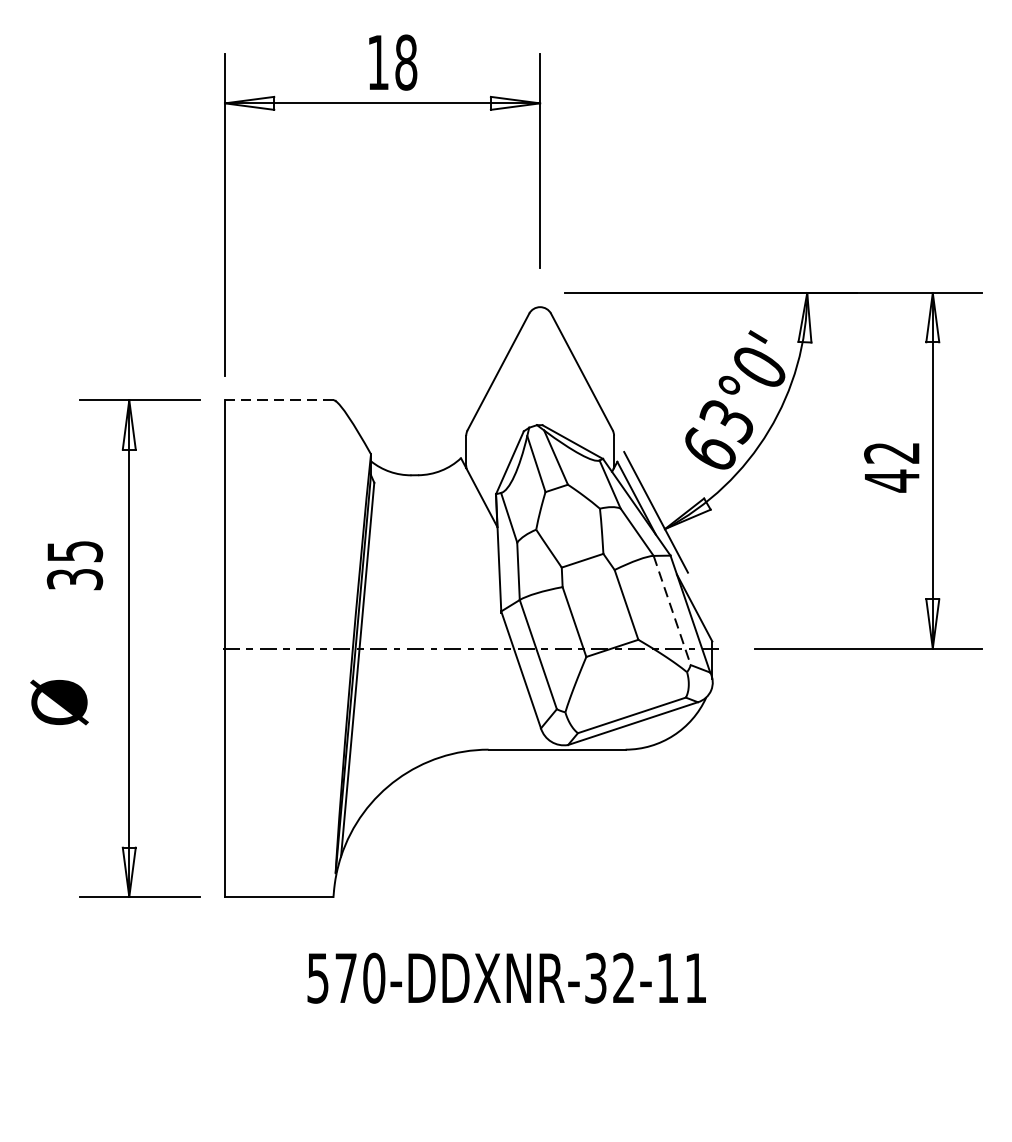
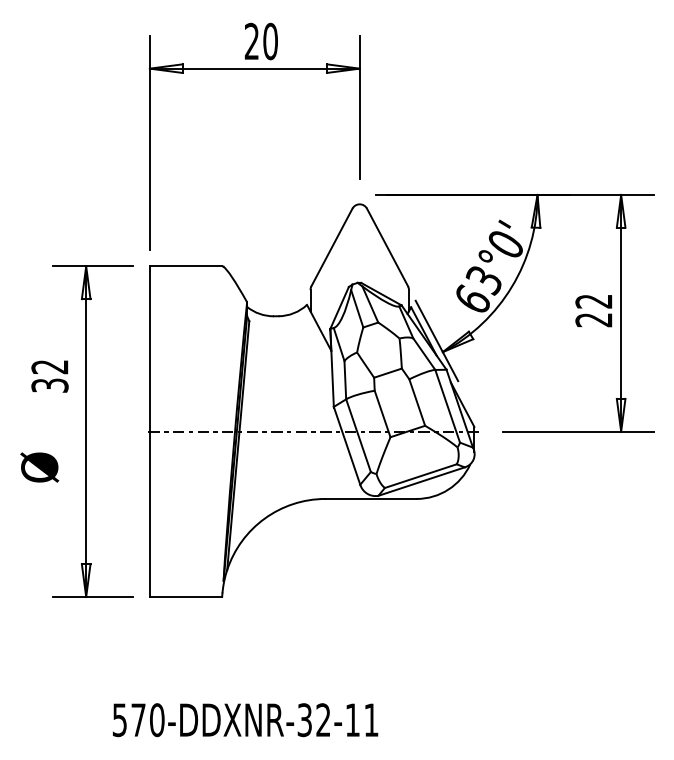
text: (391, 61) -> (260, 40), 18 -> 20
line: (278, 400) -> (185, 266), dashed -> solid
text: (891, 480) -> (593, 319), 42 -> 22
text: (74, 552) -> (49, 367), 35 -> 32
line: (671, 610) -> (447, 406), dashed -> solid
text: (506, 978) -> (245, 720), moved

